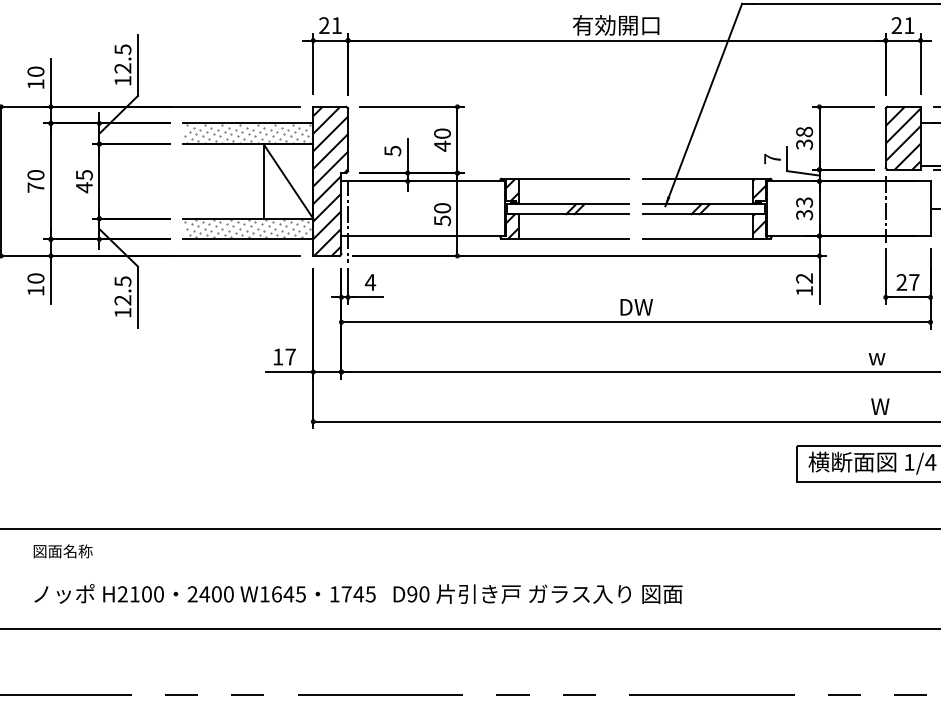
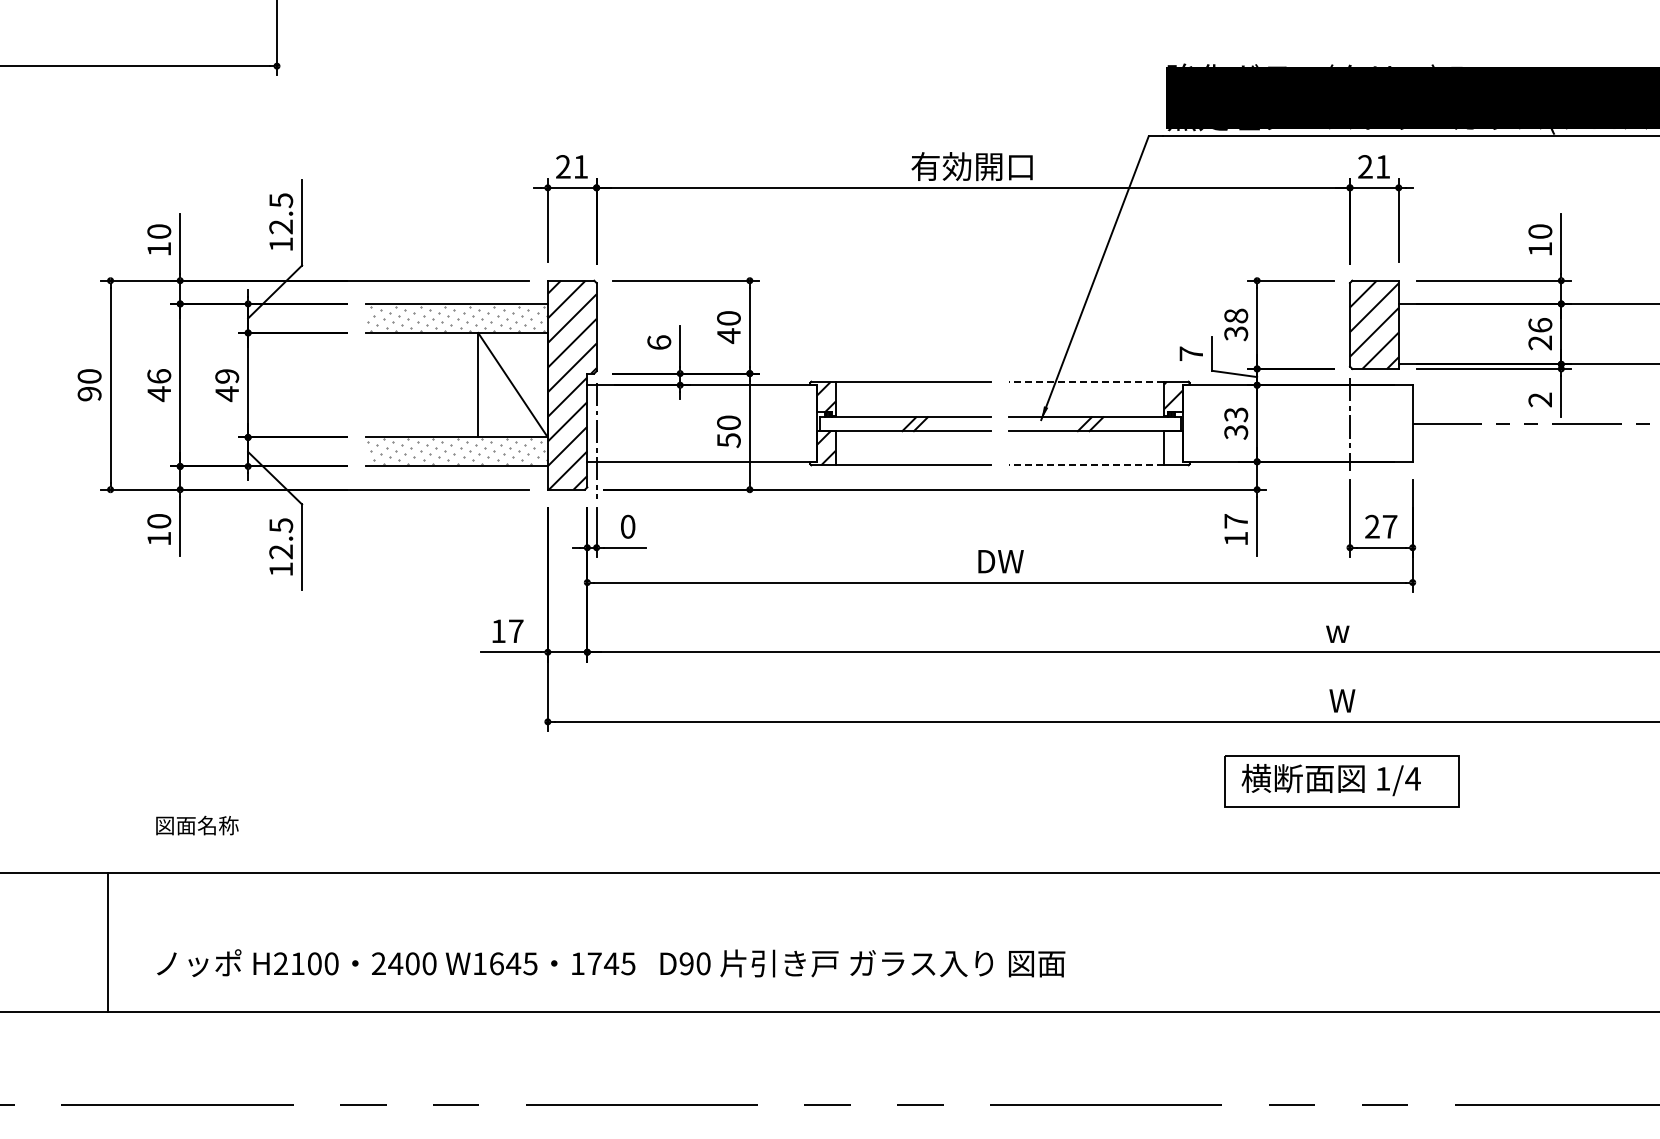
text: (392, 150) -> (659, 342), 5 -> 6
text: (84, 175) -> (227, 376), 45 -> 49
line: (697, 178) -> (1086, 381), solid -> dashed
text: (36, 181) -> (159, 385), 70 -> 46
hatch: (760, 226) -> (1174, 448), removed
line: (697, 238) -> (1086, 465), solid -> dashed
text: (804, 278) -> (1235, 521), 12 -> 17
text: (370, 282) -> (627, 526), 4 -> 0
text: (63, 551) -> (197, 825), moved

